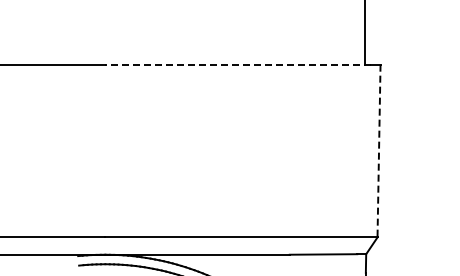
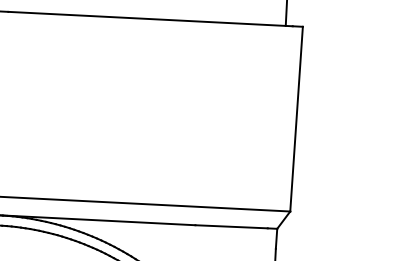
line: (238, 64) -> (150, 18), dashed -> solid
line: (379, 151) -> (297, 119), dashed -> solid

